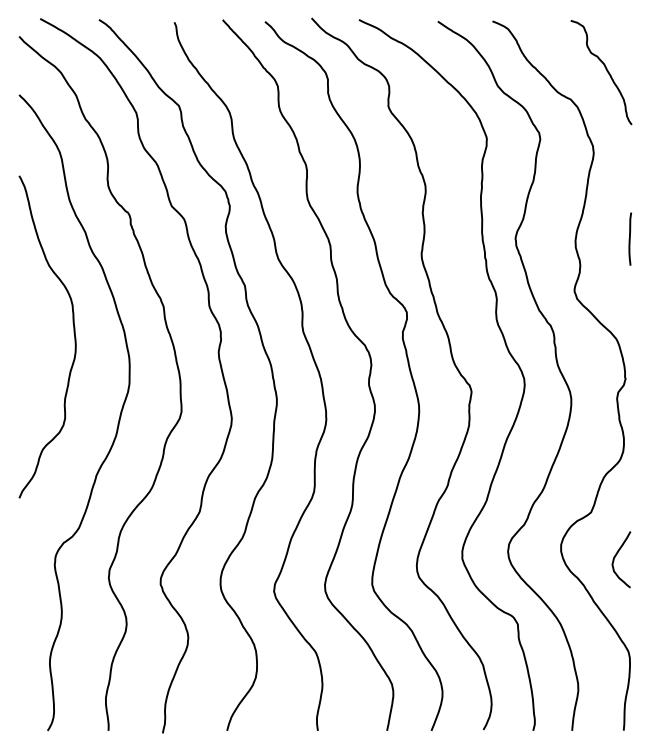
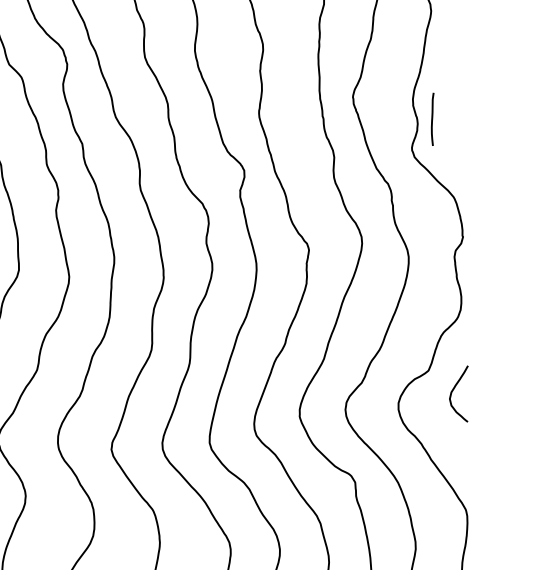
line: (629, 238) -> (431, 118), moved
curve: (616, 556) -> (453, 390), moved

